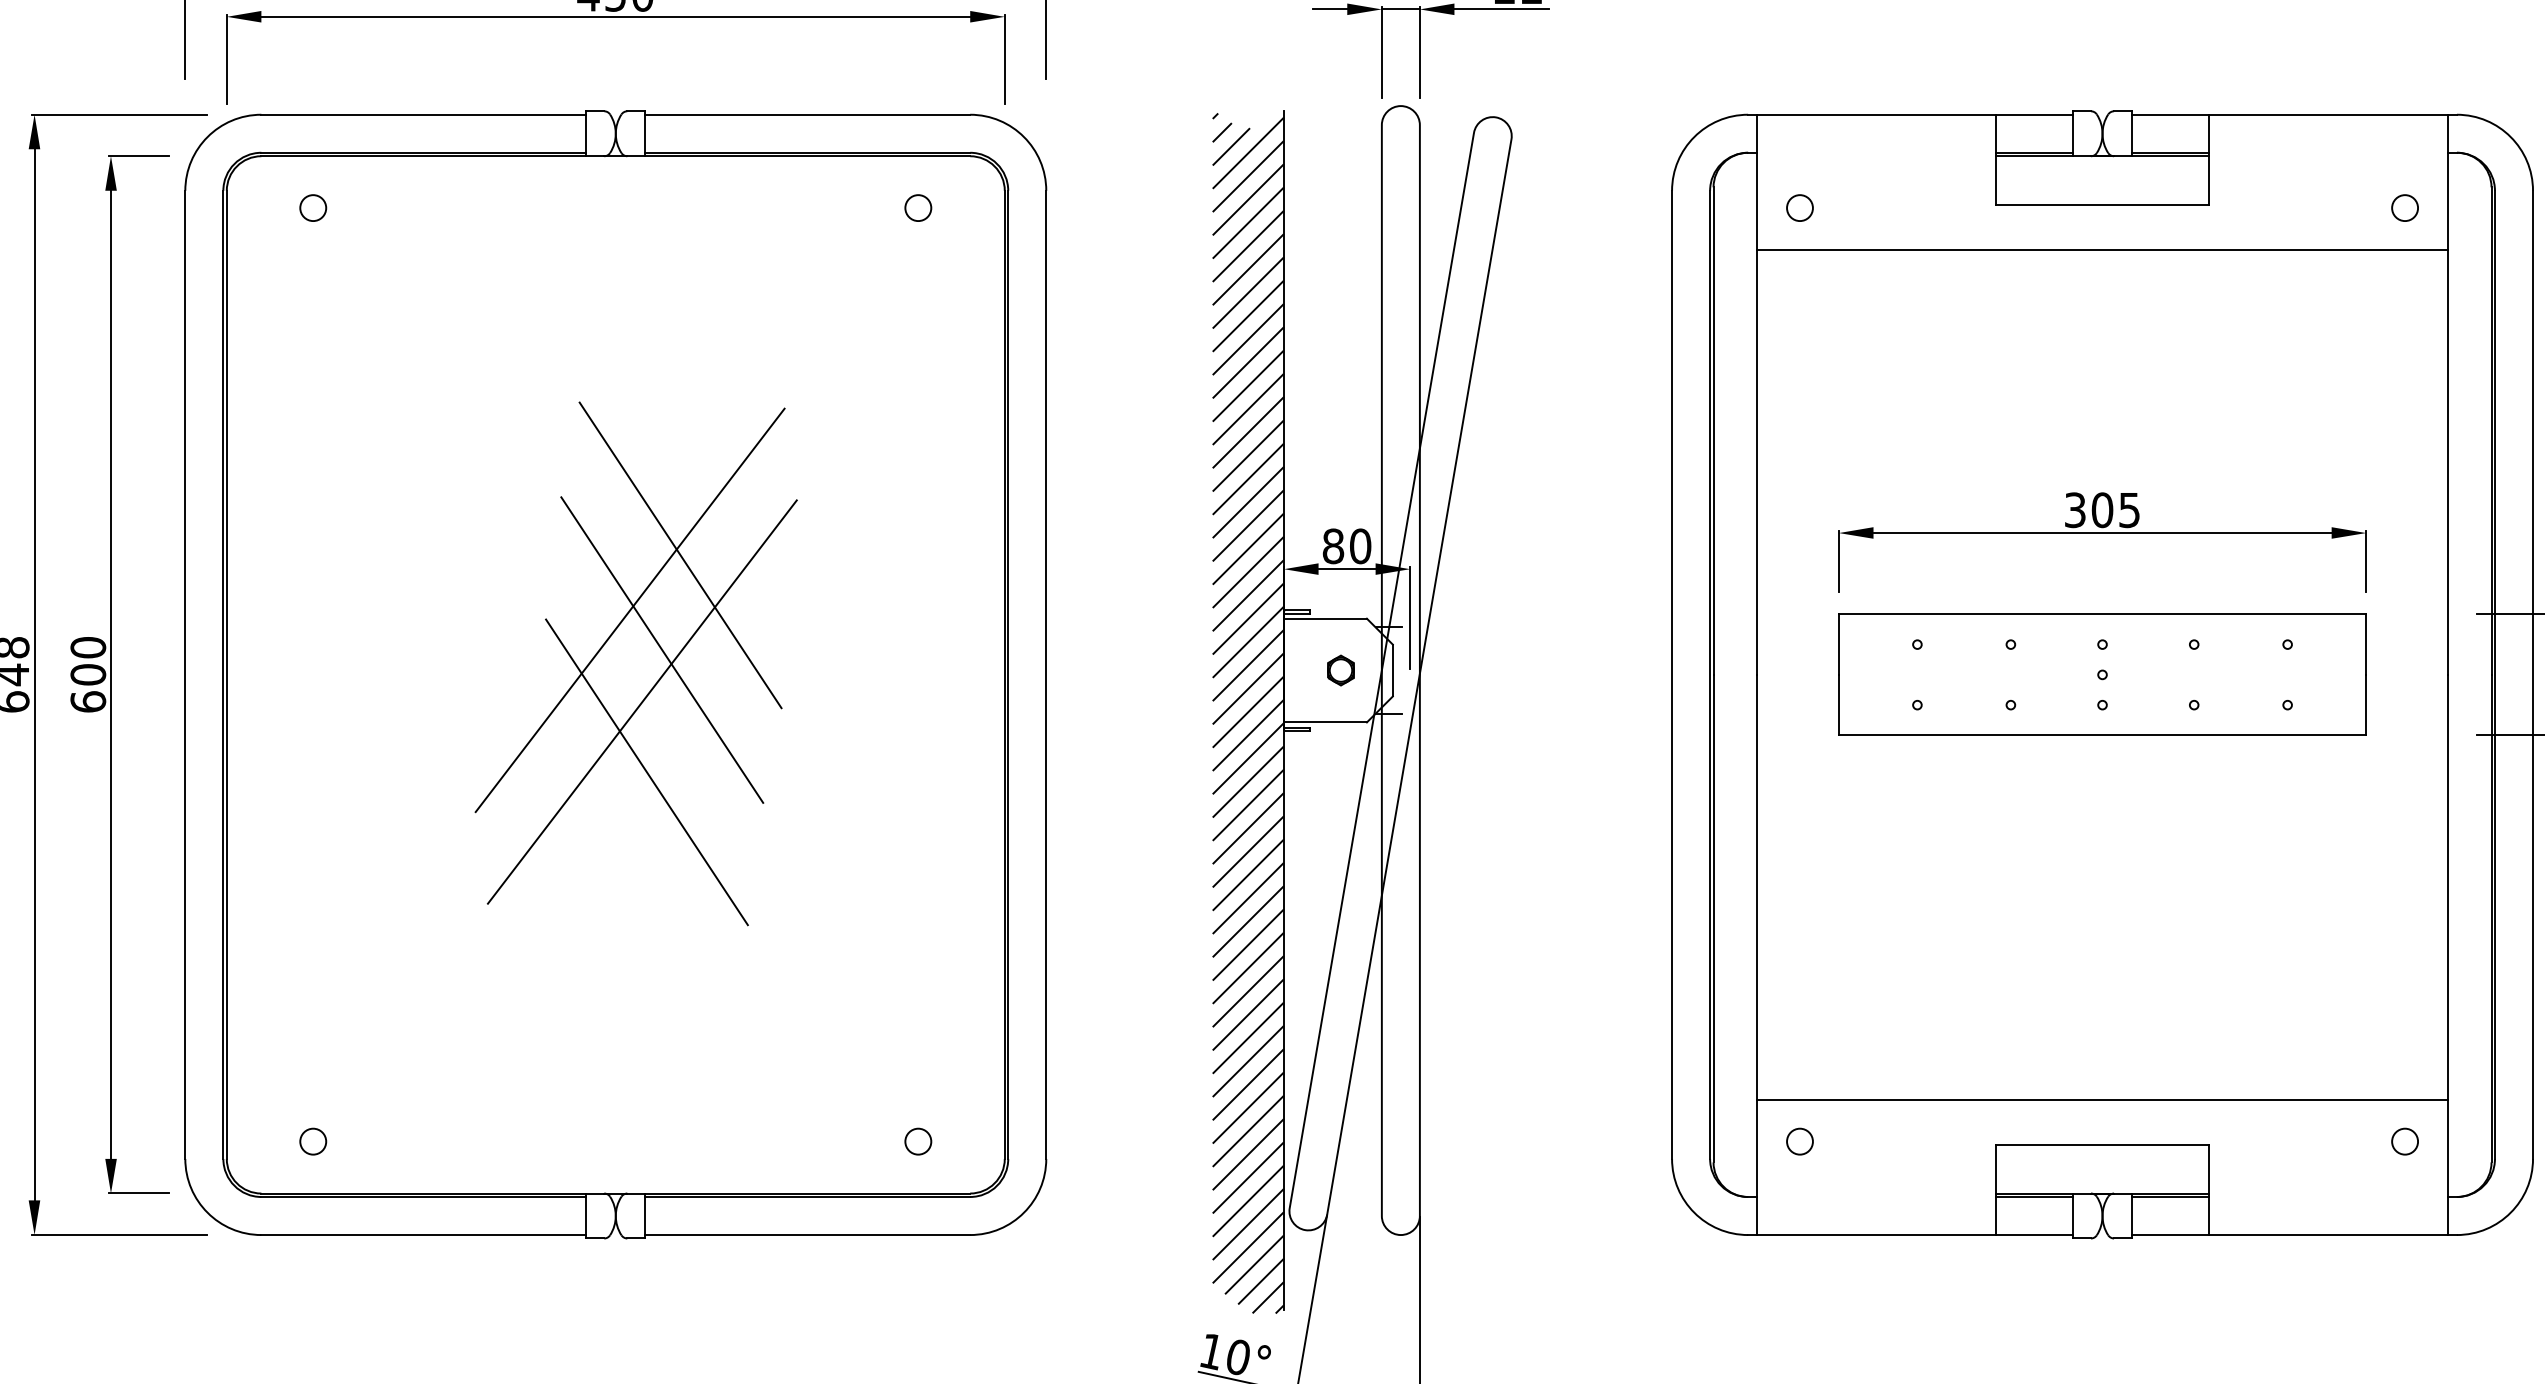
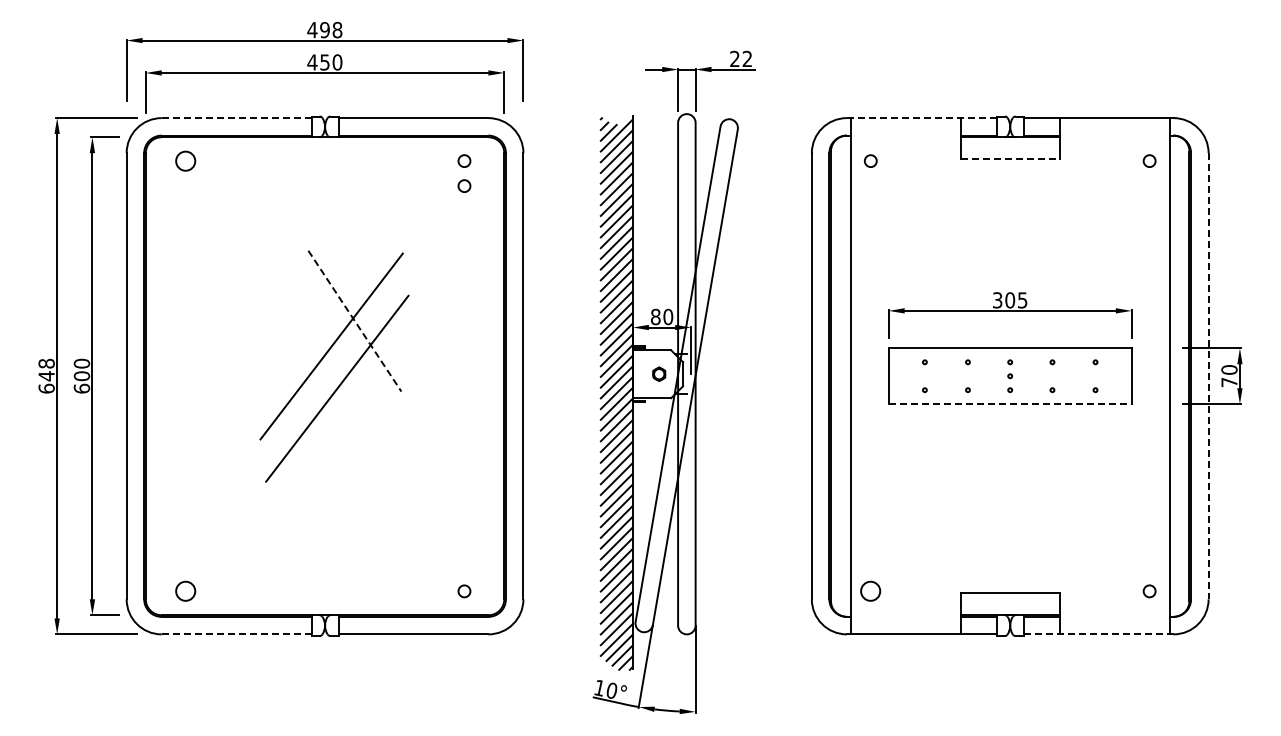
line: (423, 115) -> (236, 118), solid -> dashed
line: (1910, 115) -> (921, 118), solid -> dashed
line: (2103, 204) -> (1010, 159), solid -> dashed
circle: (312, 206) -> (185, 160), size x1.6
line: (2100, 250) -> (1009, 180), removed
circle: (918, 260) -> (464, 185), added
line: (681, 556) -> (355, 321), solid -> dashed
line: (660, 649) -> (345, 364), removed
line: (2532, 675) -> (1208, 376), solid -> dashed
line: (2103, 736) -> (1010, 404), solid -> dashed
line: (644, 770) -> (338, 420), removed
line: (2100, 1098) -> (1009, 571), removed
circle: (312, 1141) -> (185, 591), size x1.6
circle: (1799, 1141) -> (870, 591), size x1.6
line: (423, 1235) -> (236, 634), solid -> dashed
line: (2294, 1235) -> (1098, 634), solid -> dashed

